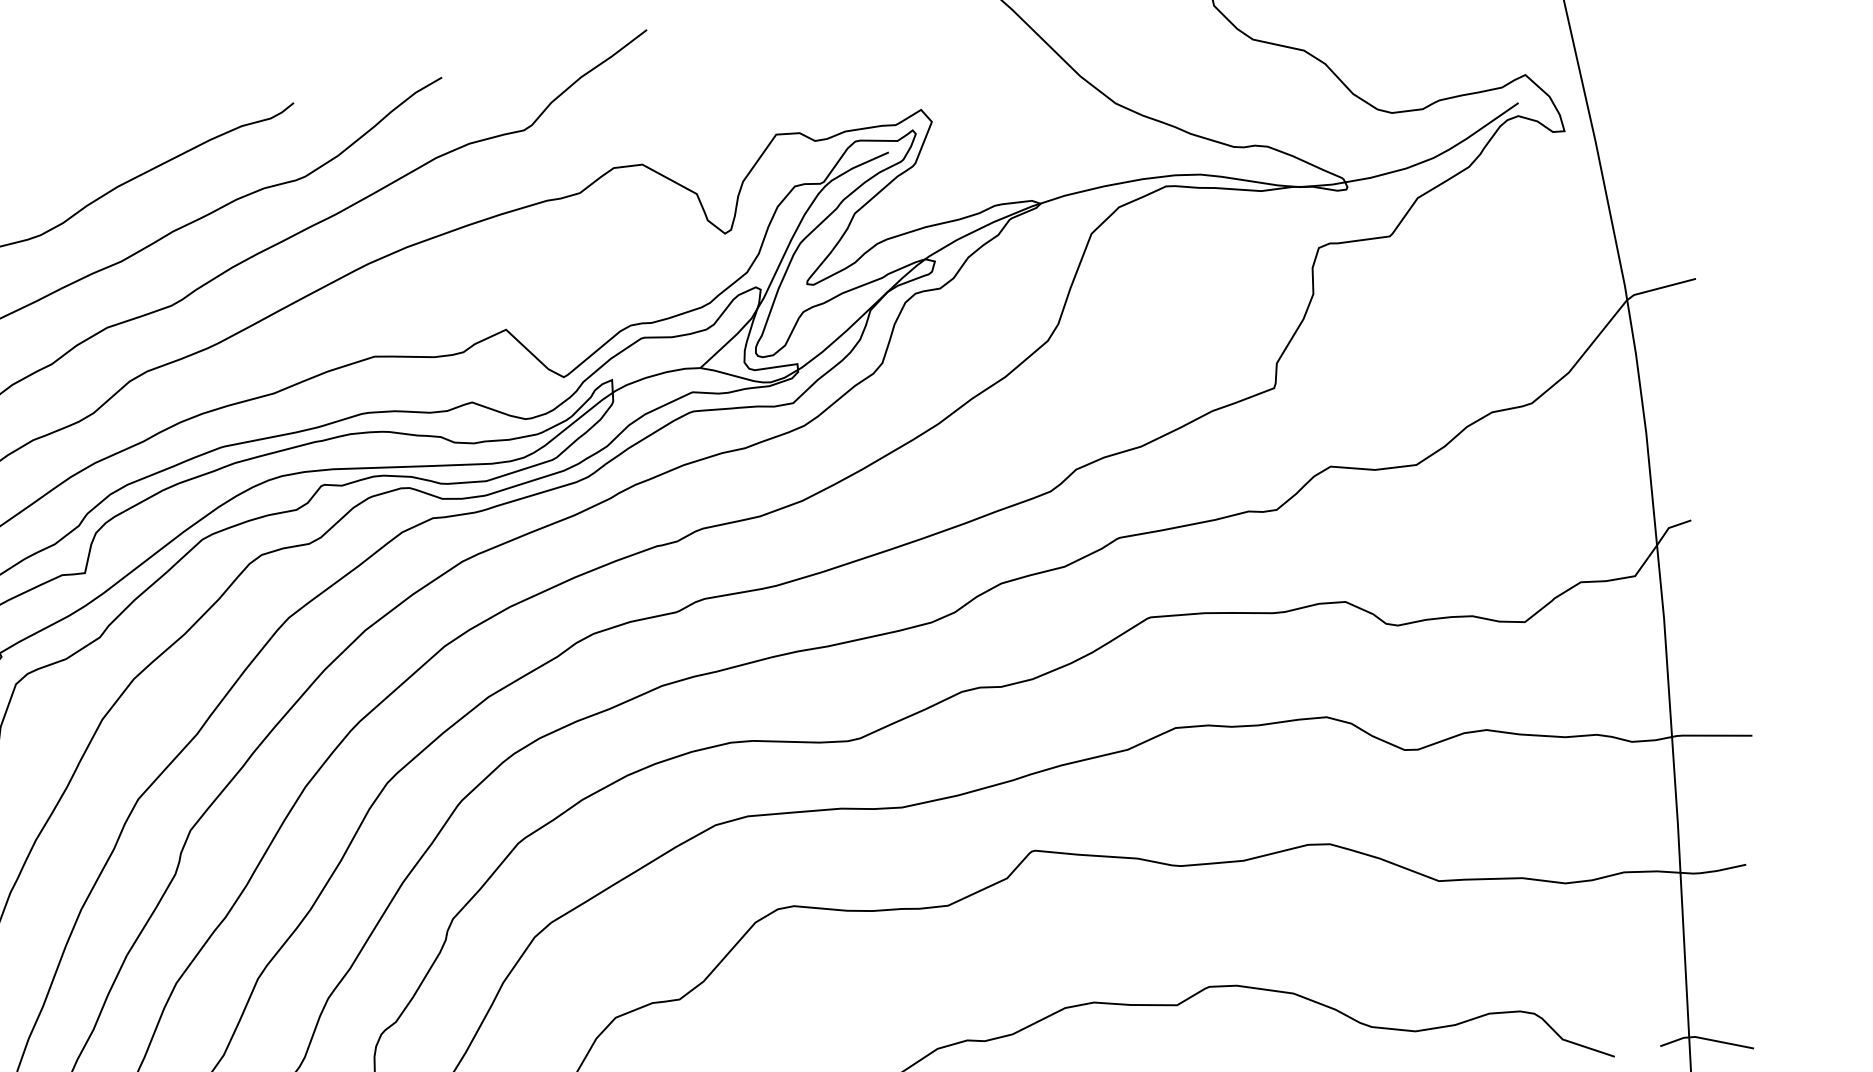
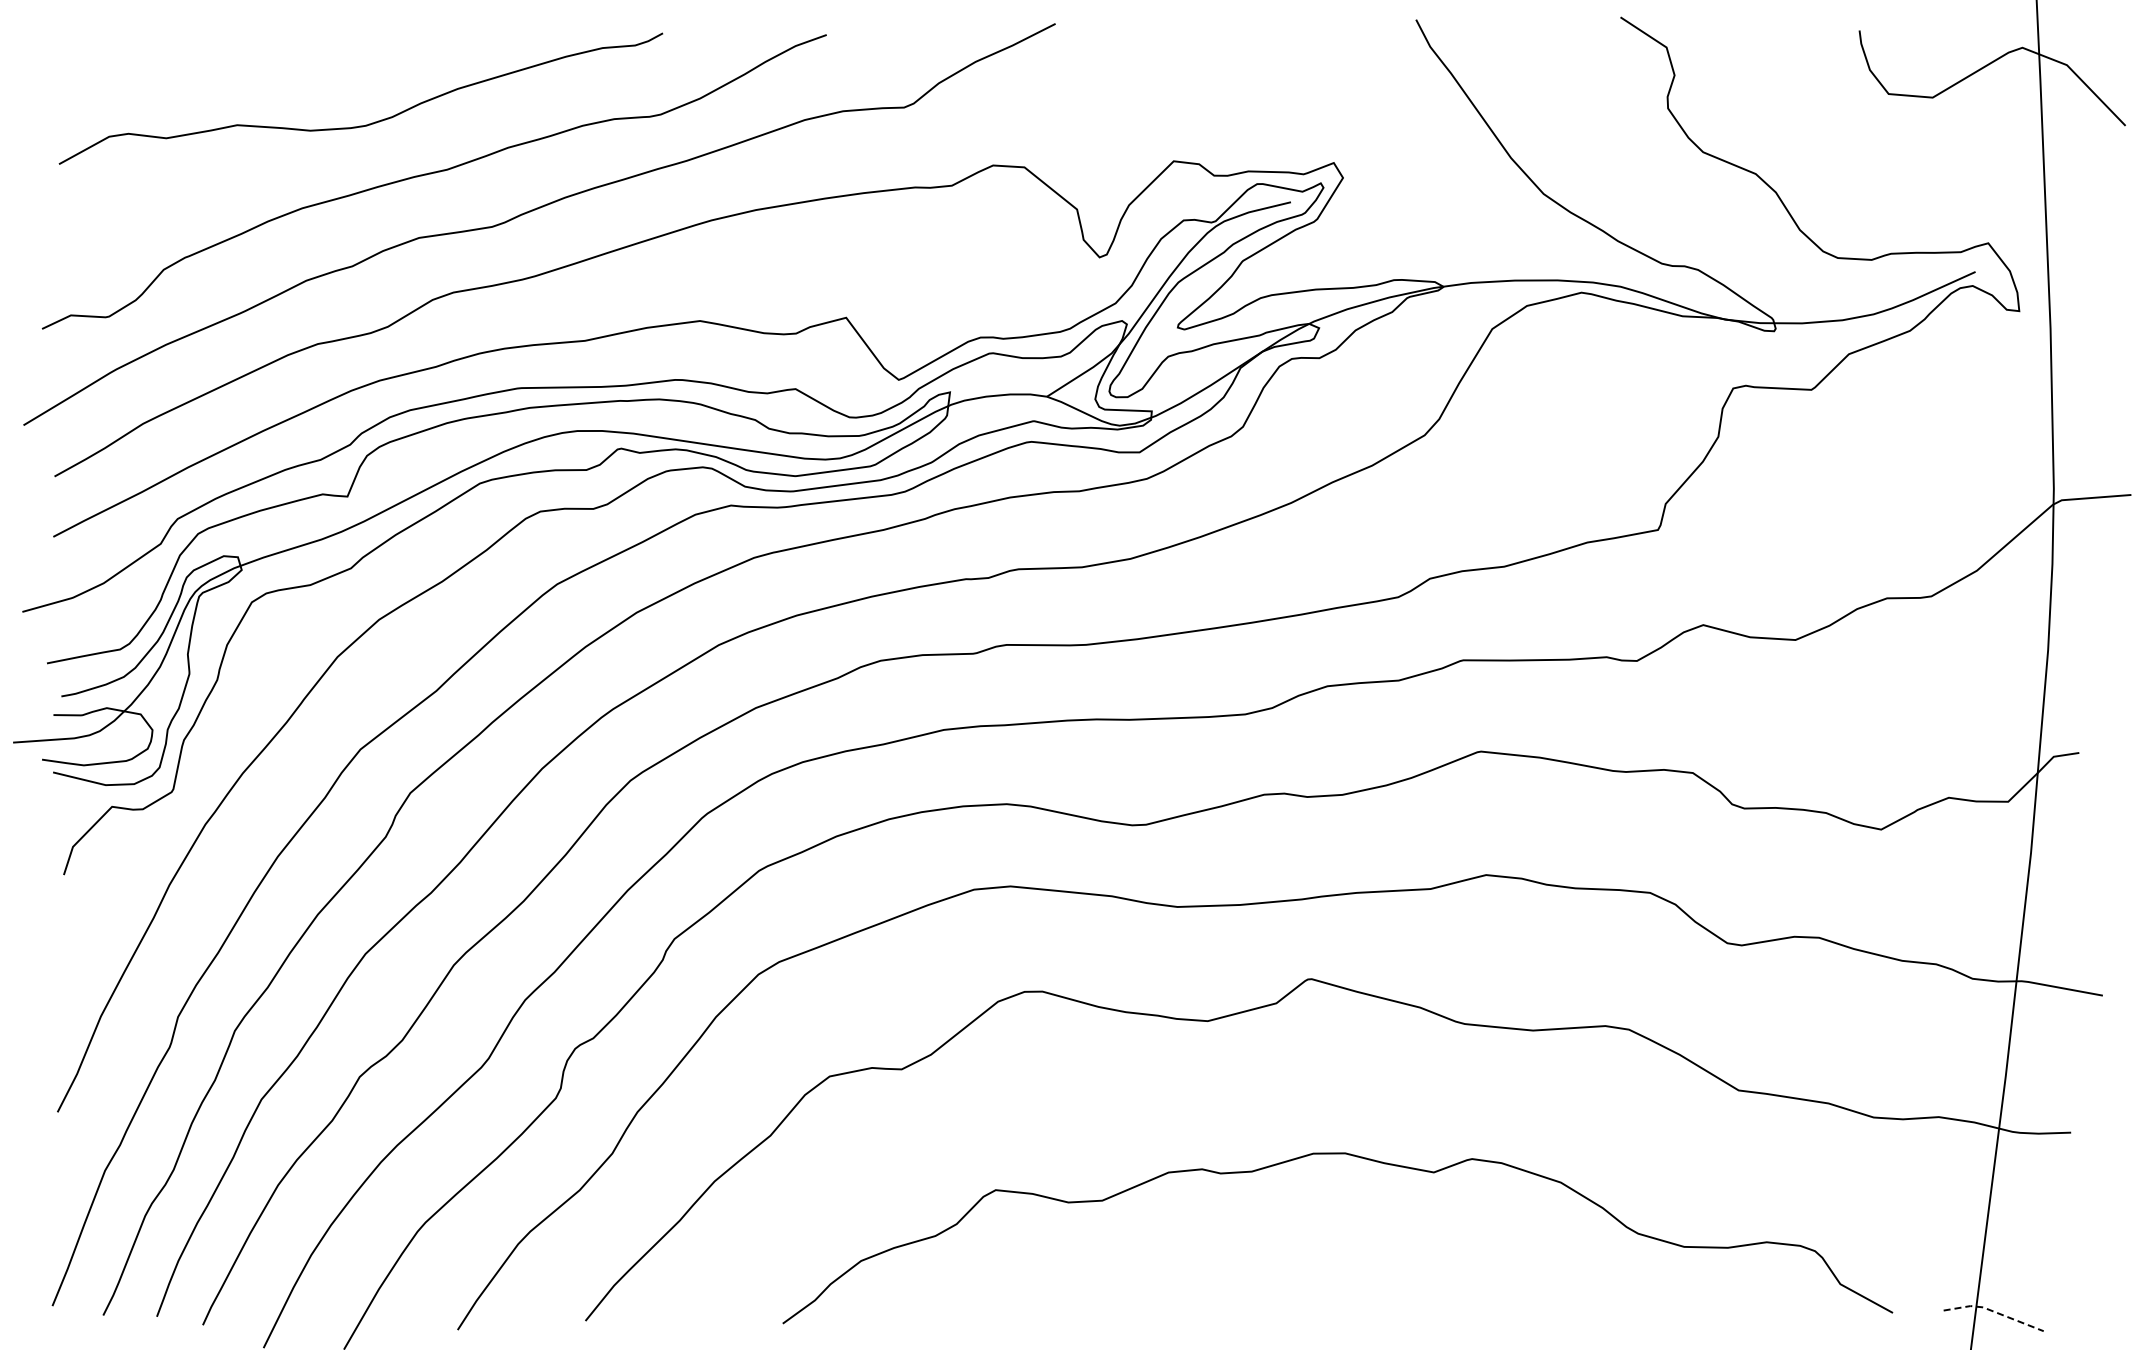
line: (1706, 1038) -> (1994, 1311), solid -> dashed

